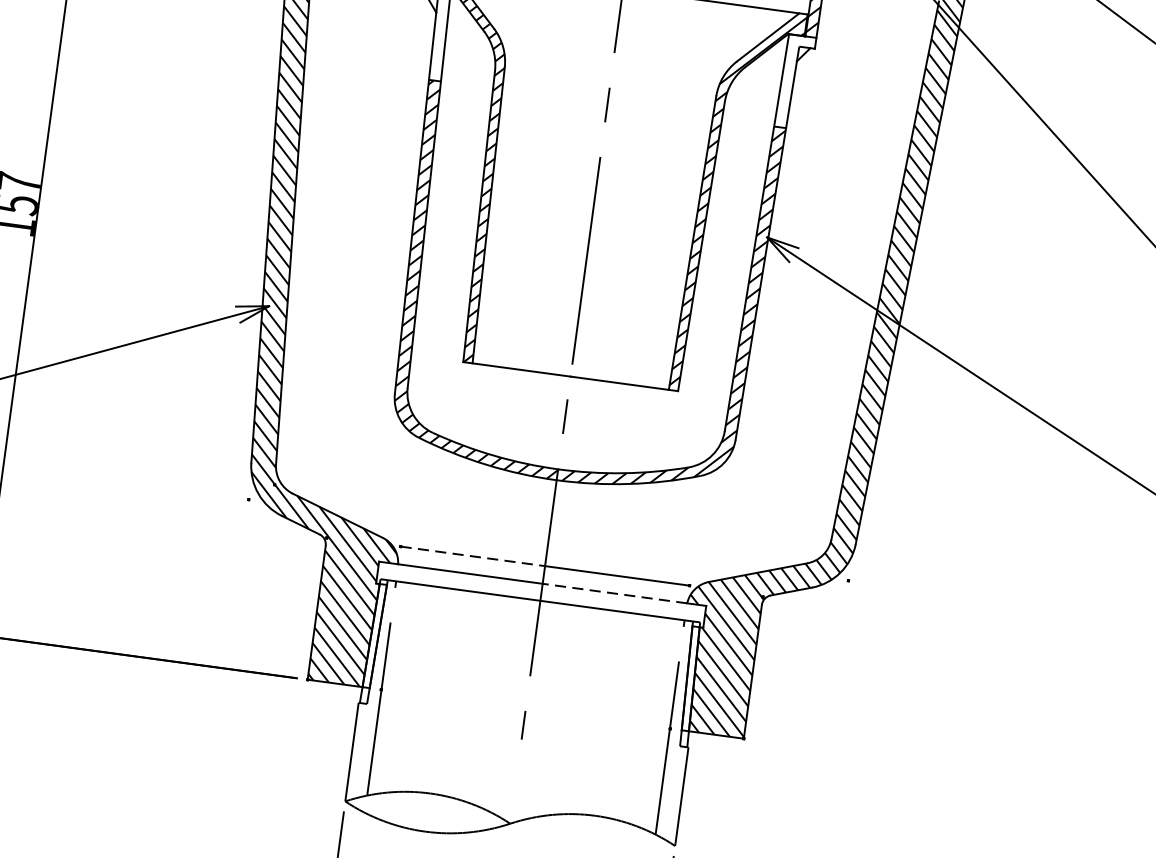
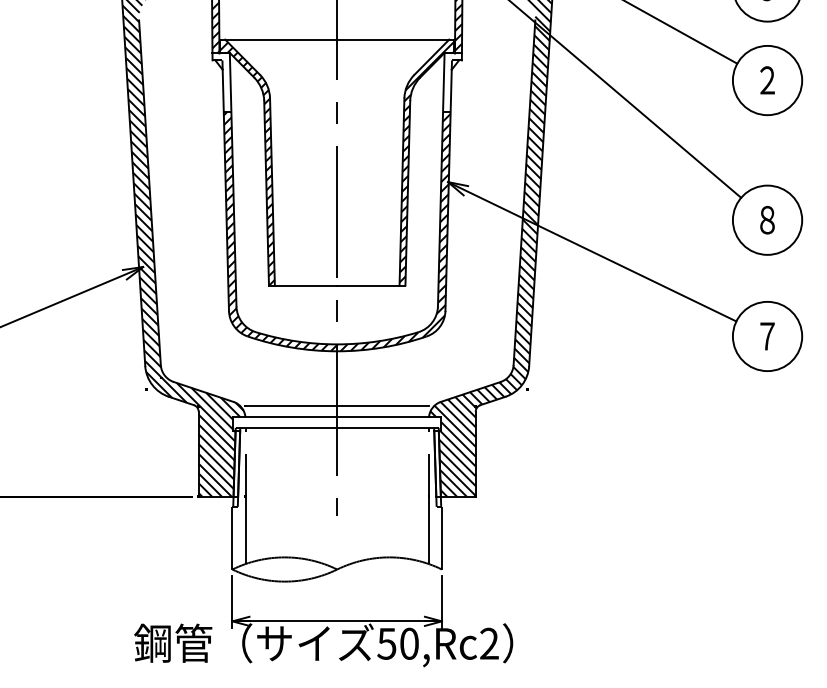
line: (473, 555) -> (291, 405), dashed -> solid
line: (615, 594) -> (383, 417), dashed -> solid

